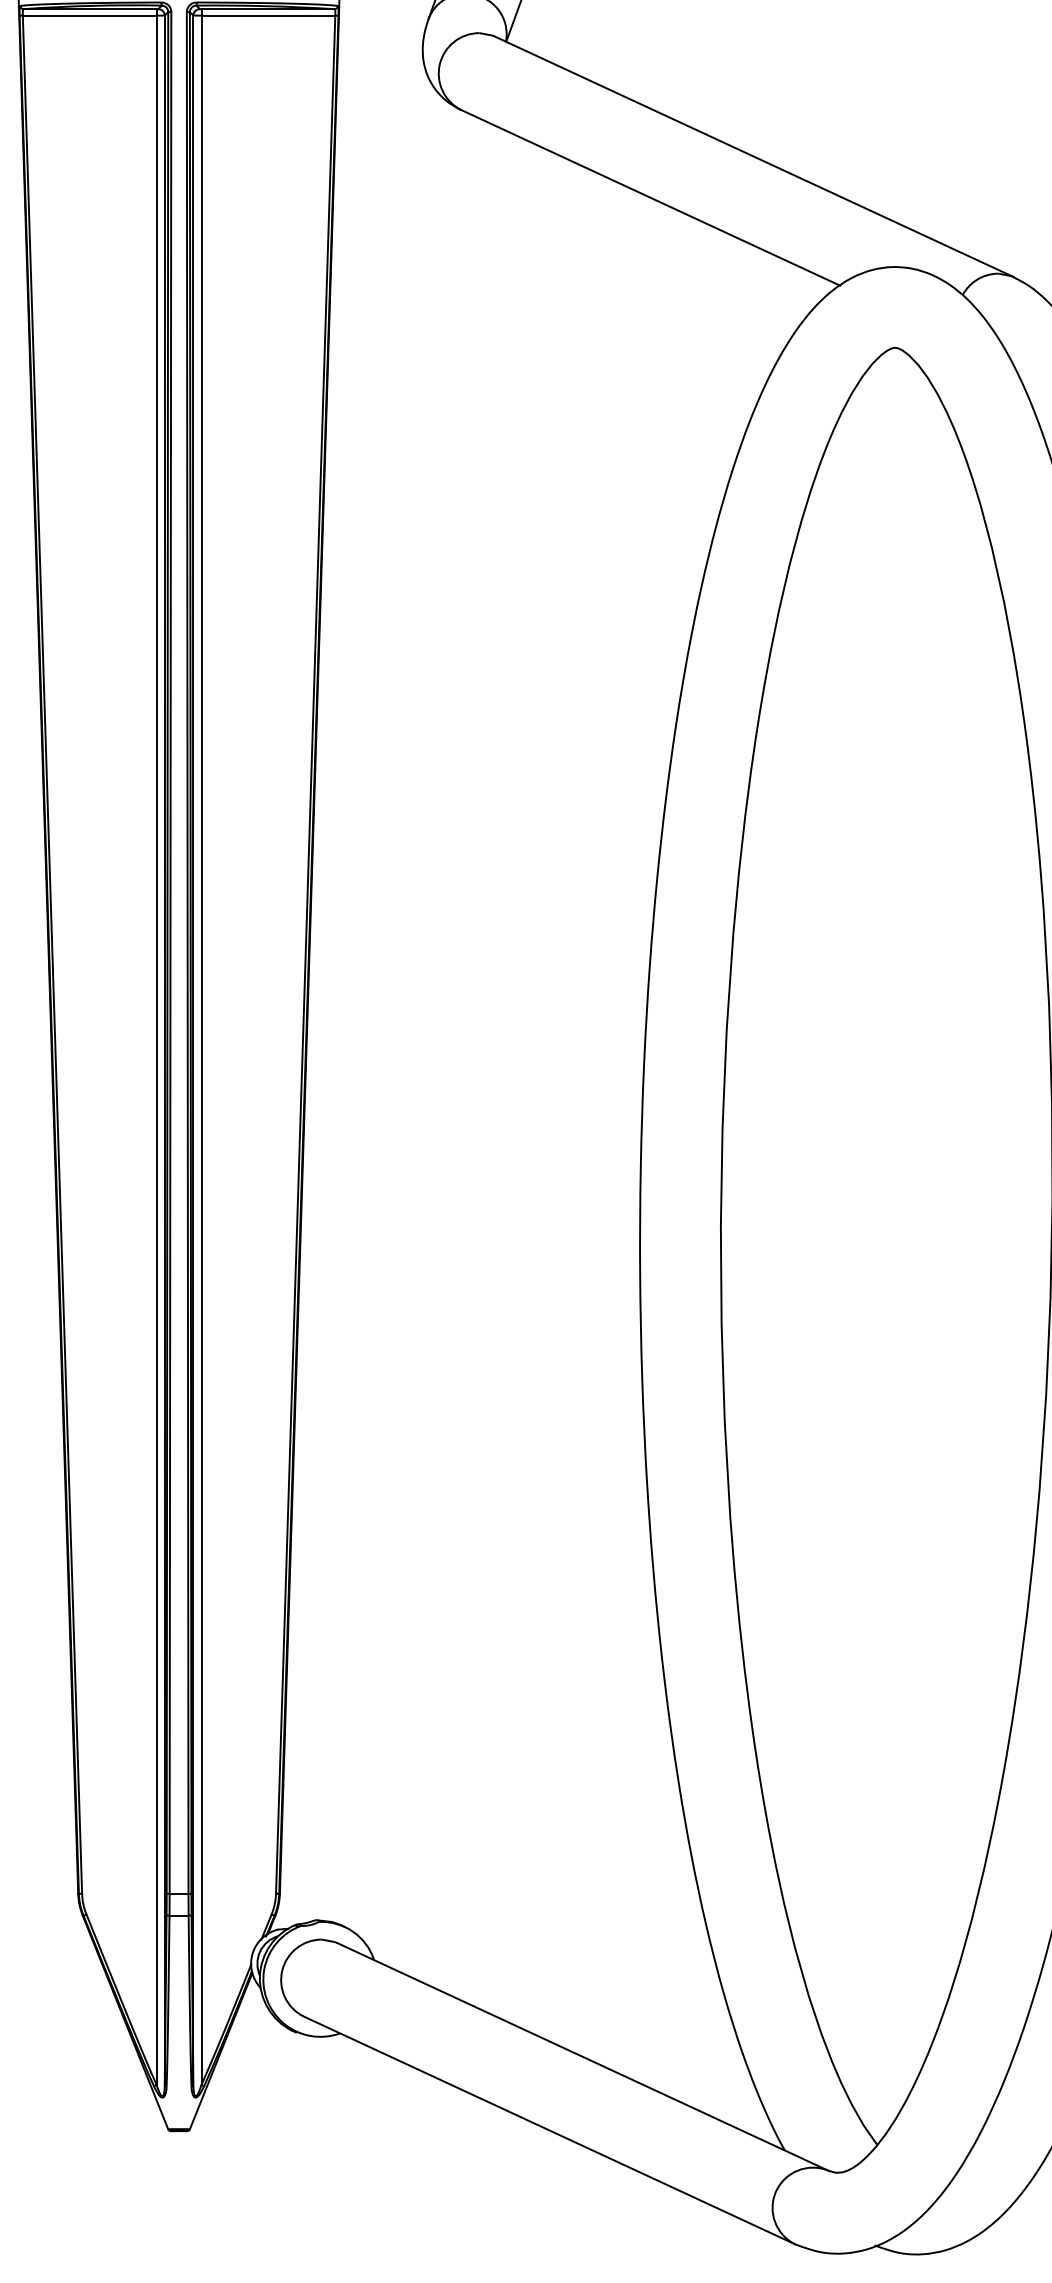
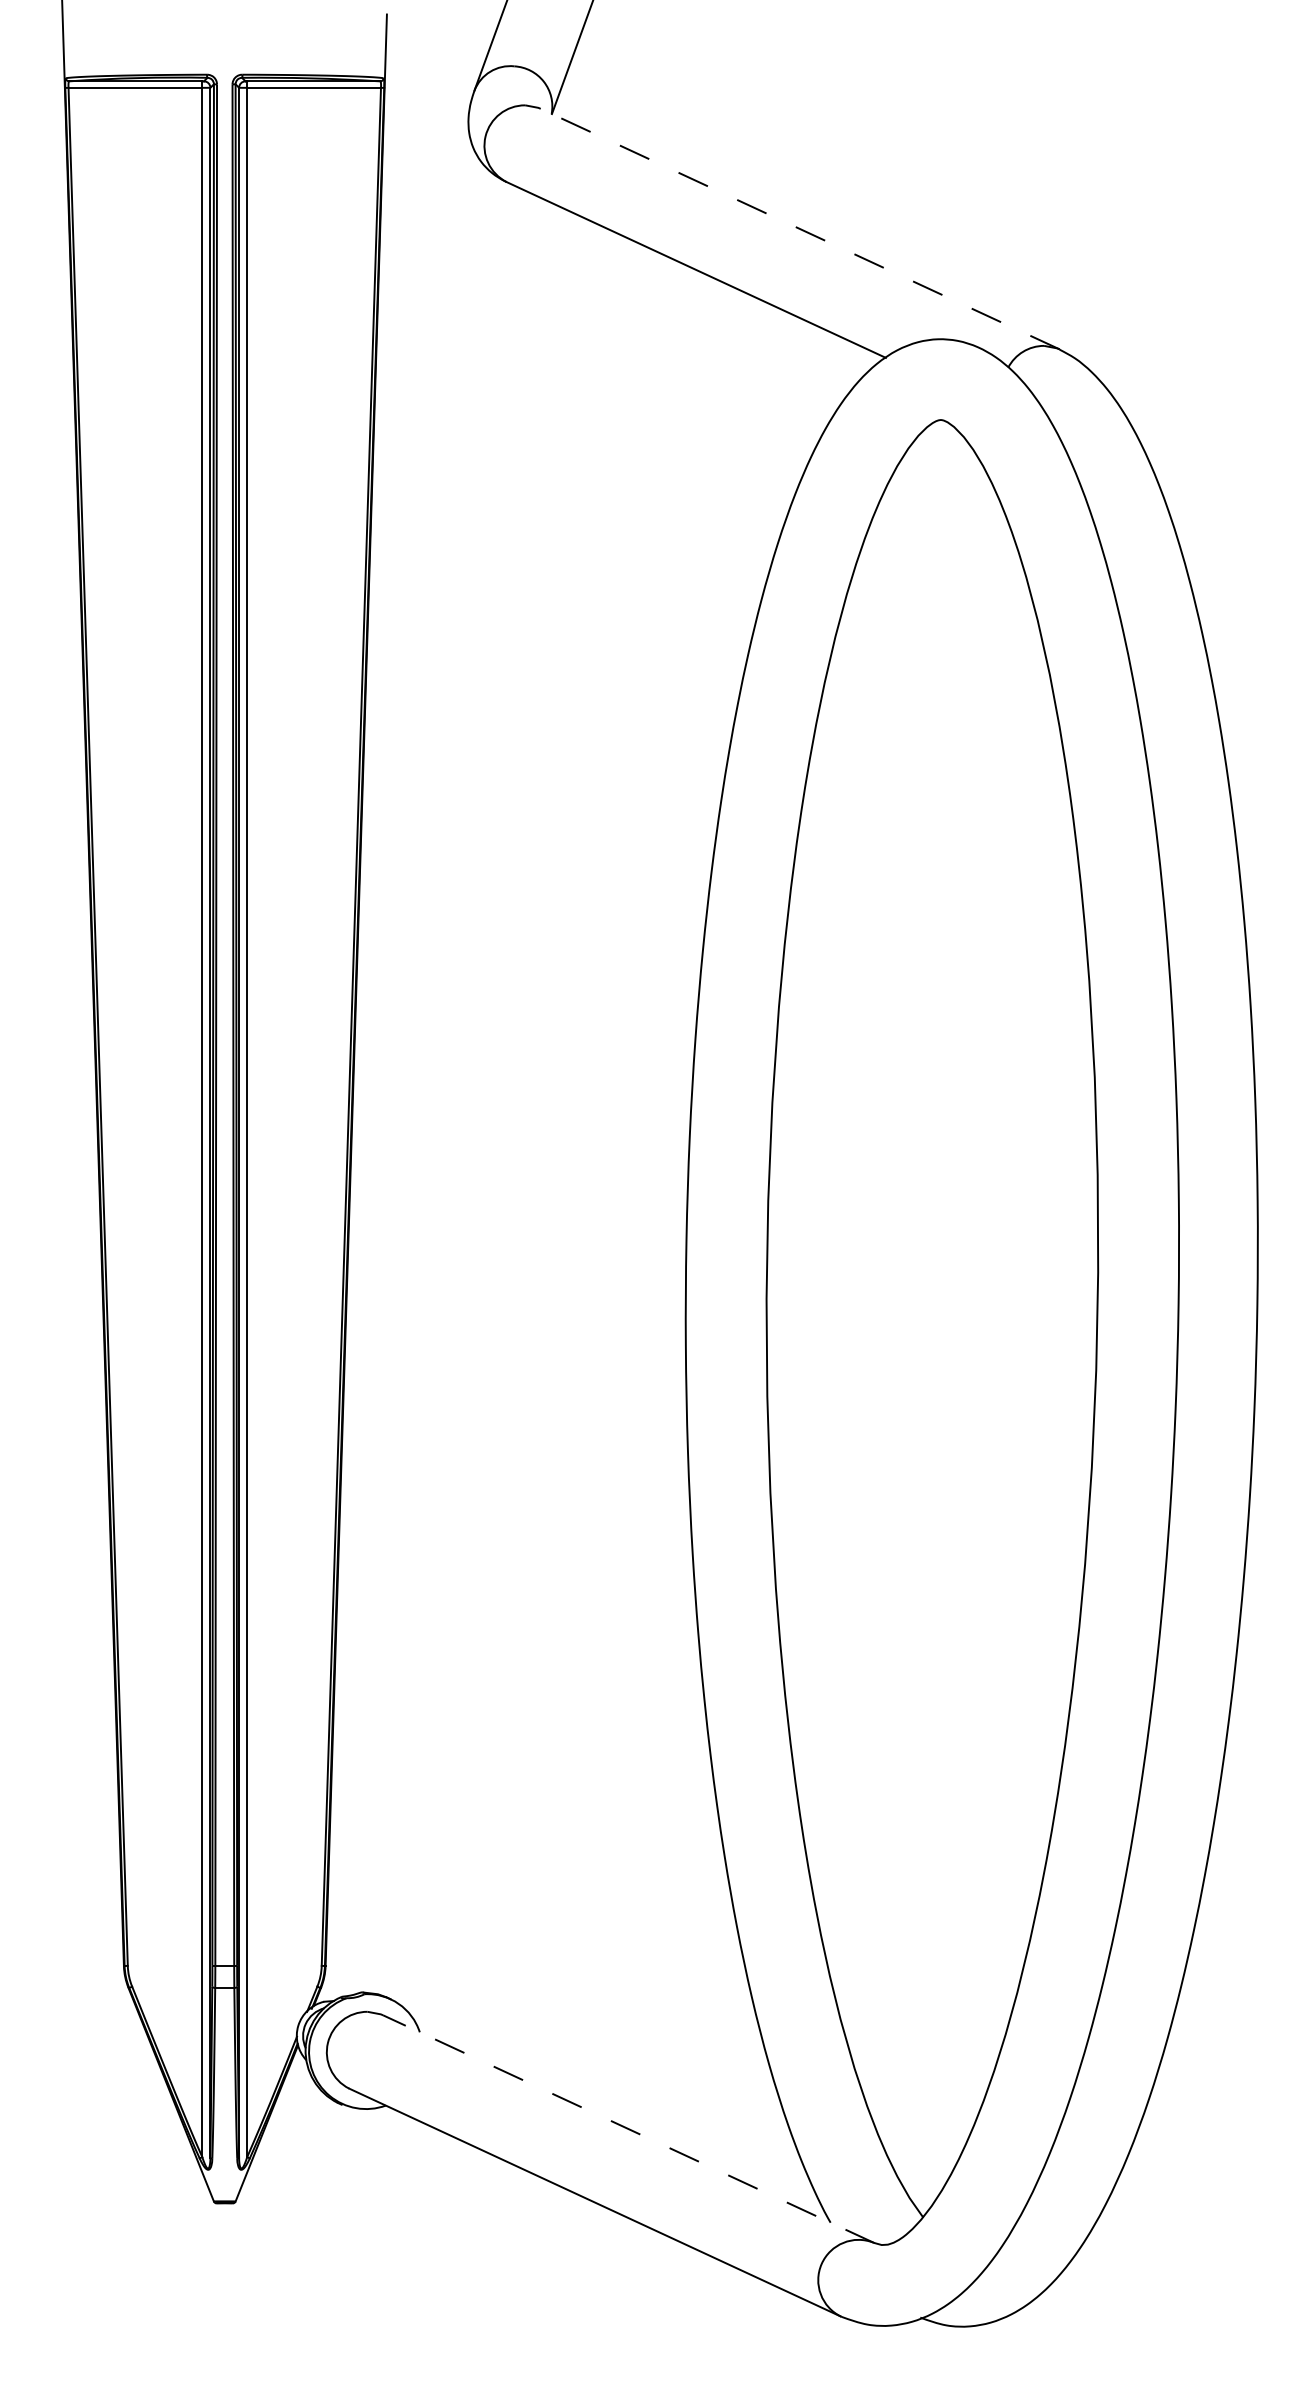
line: (754, 157) -> (800, 229), solid -> dashed
line: (582, 2057) -> (628, 2129), solid -> dashed

